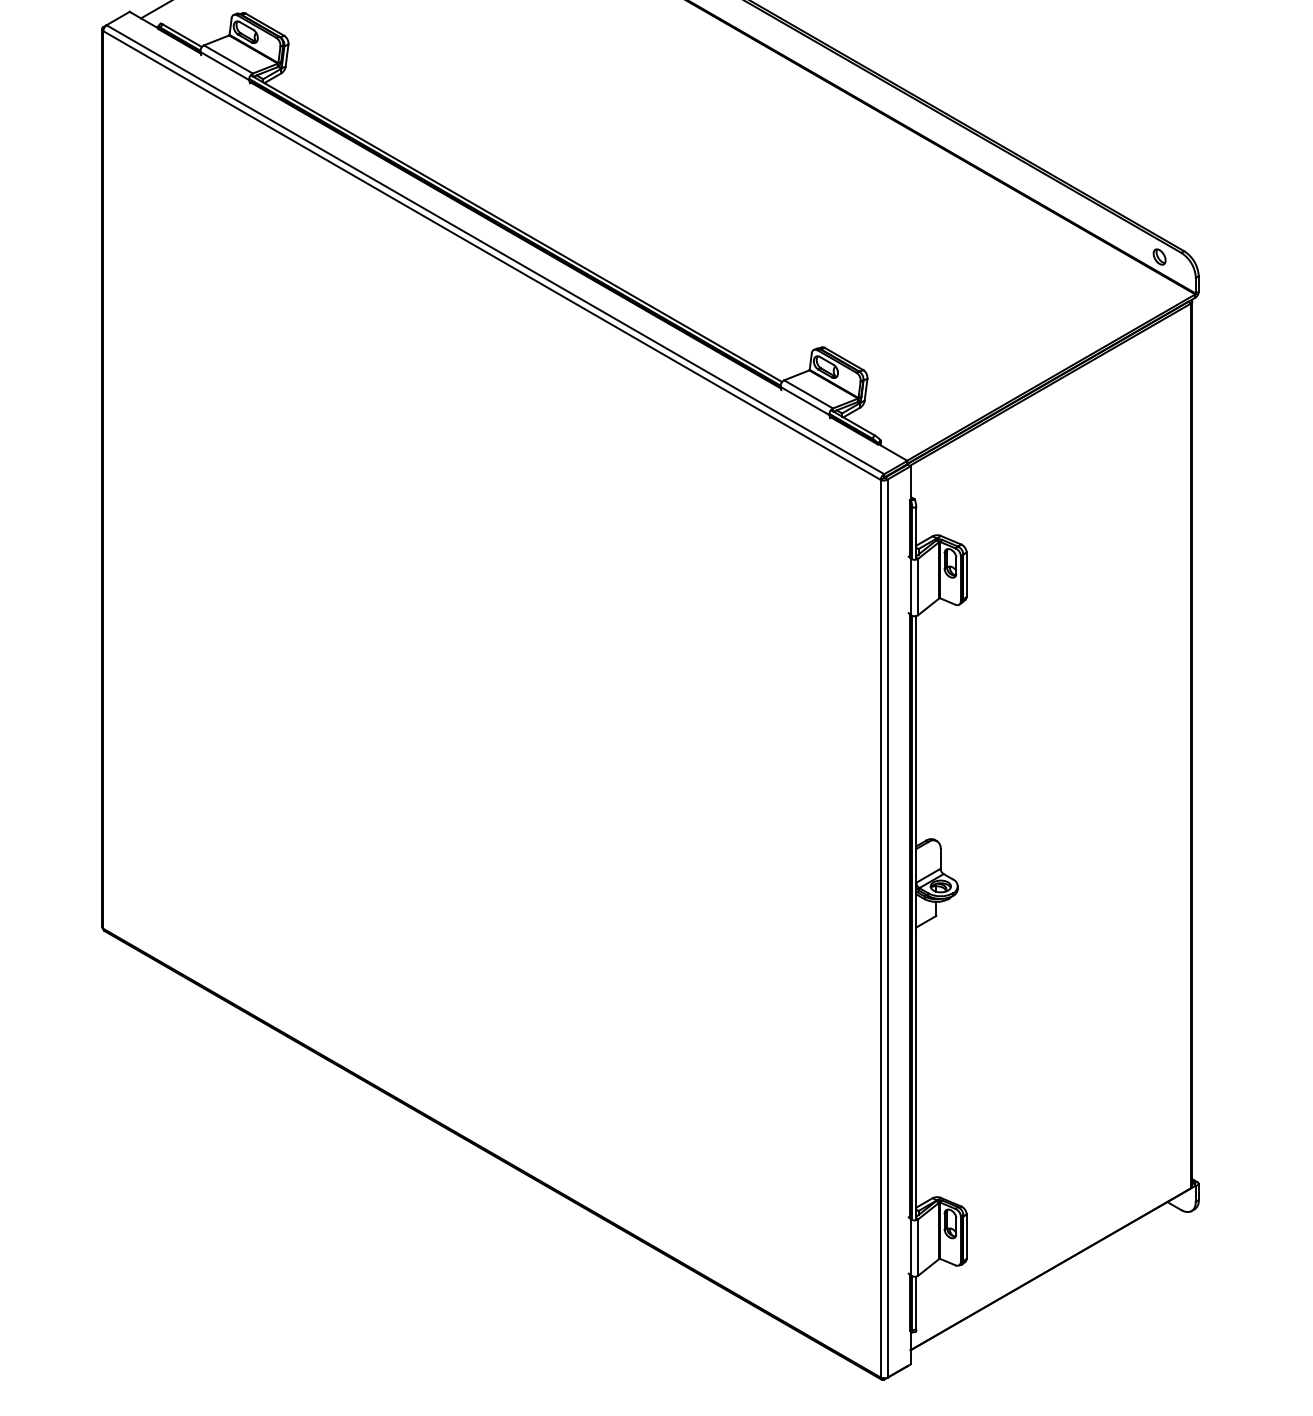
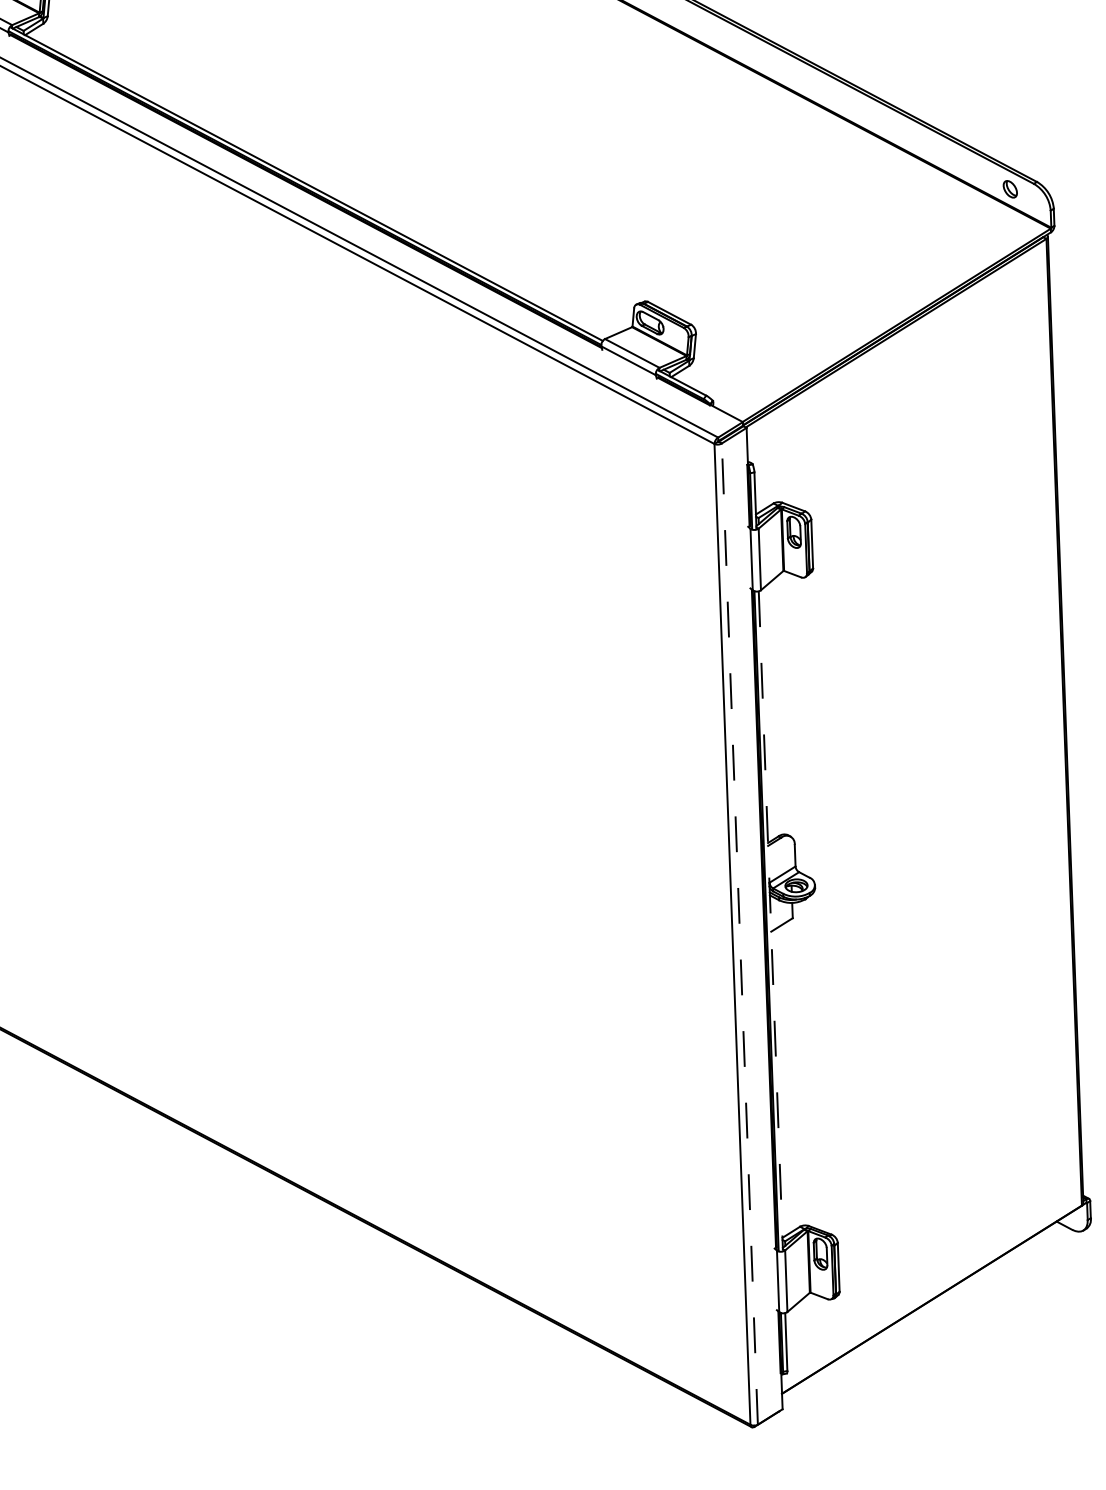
line: (916, 917) -> (771, 920), solid -> dashed
line: (887, 928) -> (739, 933), solid -> dashed

